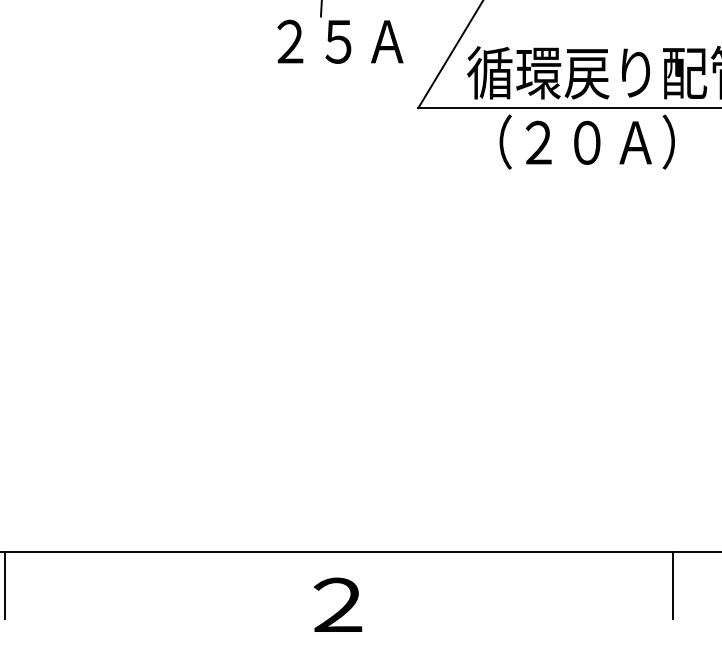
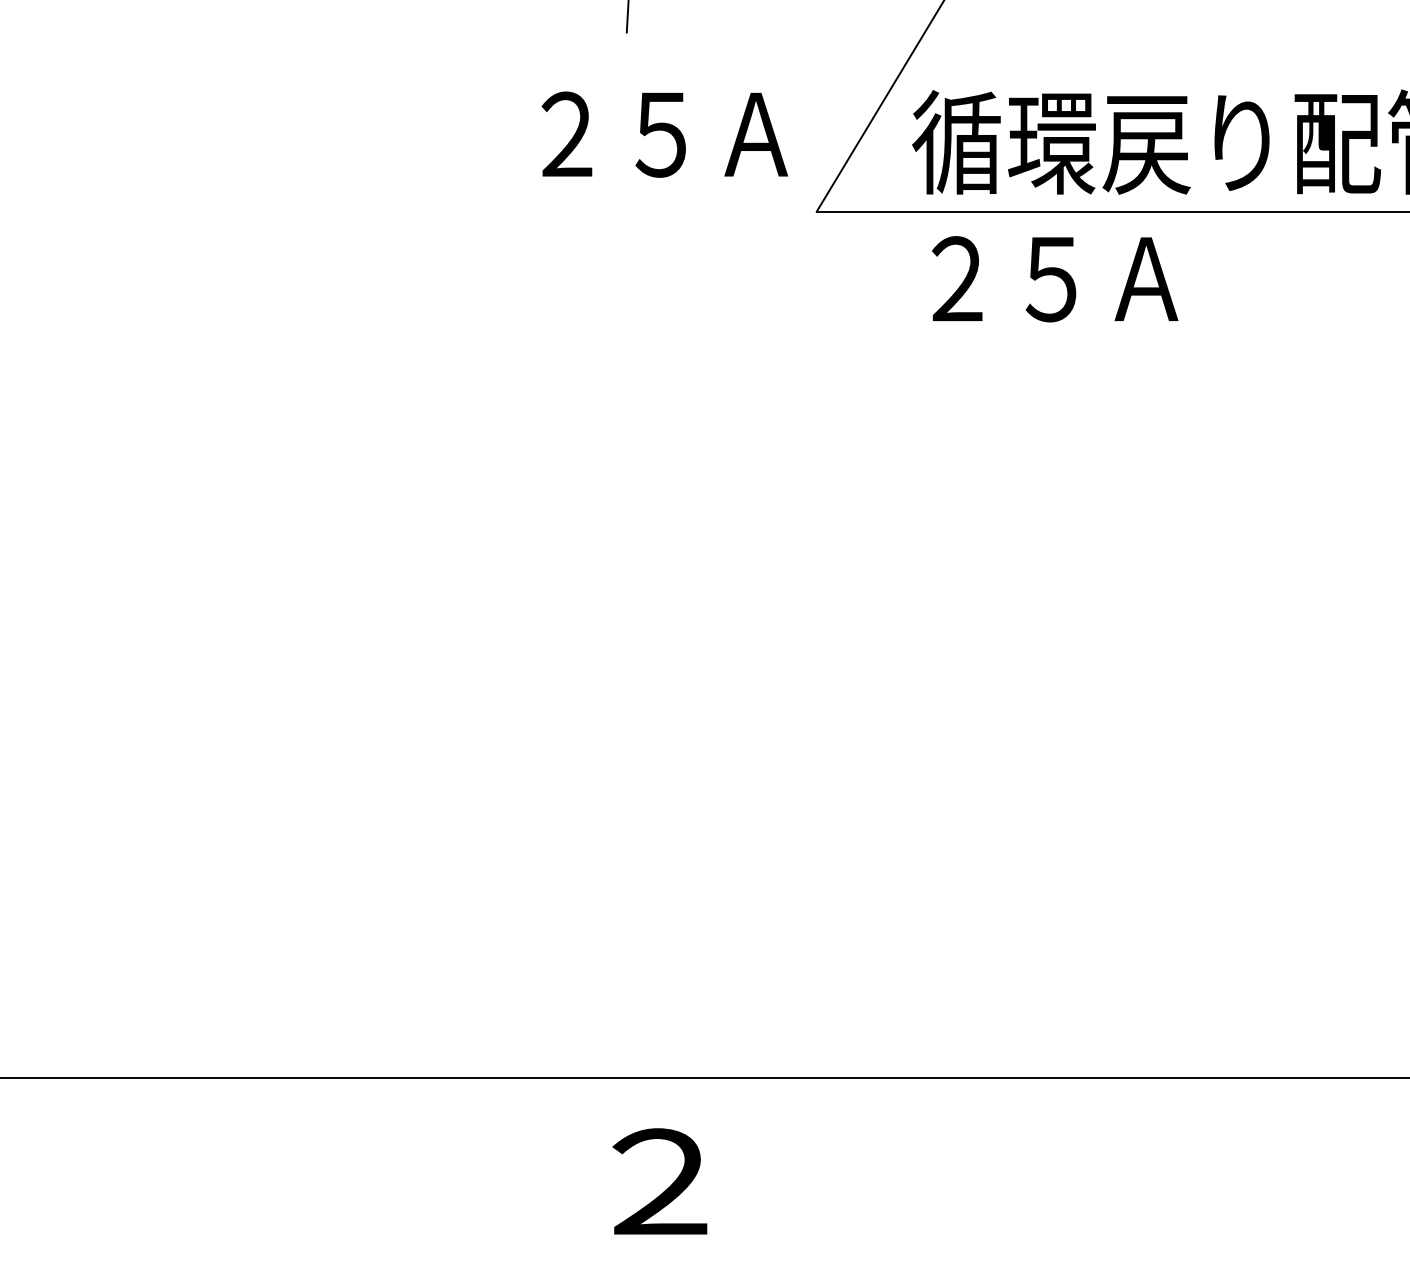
text: (340, 41) -> (664, 133), moved
text: (575, 141) -> (1123, 276), （２０Ａ） -> ２５Ａ
line: (5, 584) -> (10, 1141), removed
line: (672, 584) -> (1313, 1141), removed

